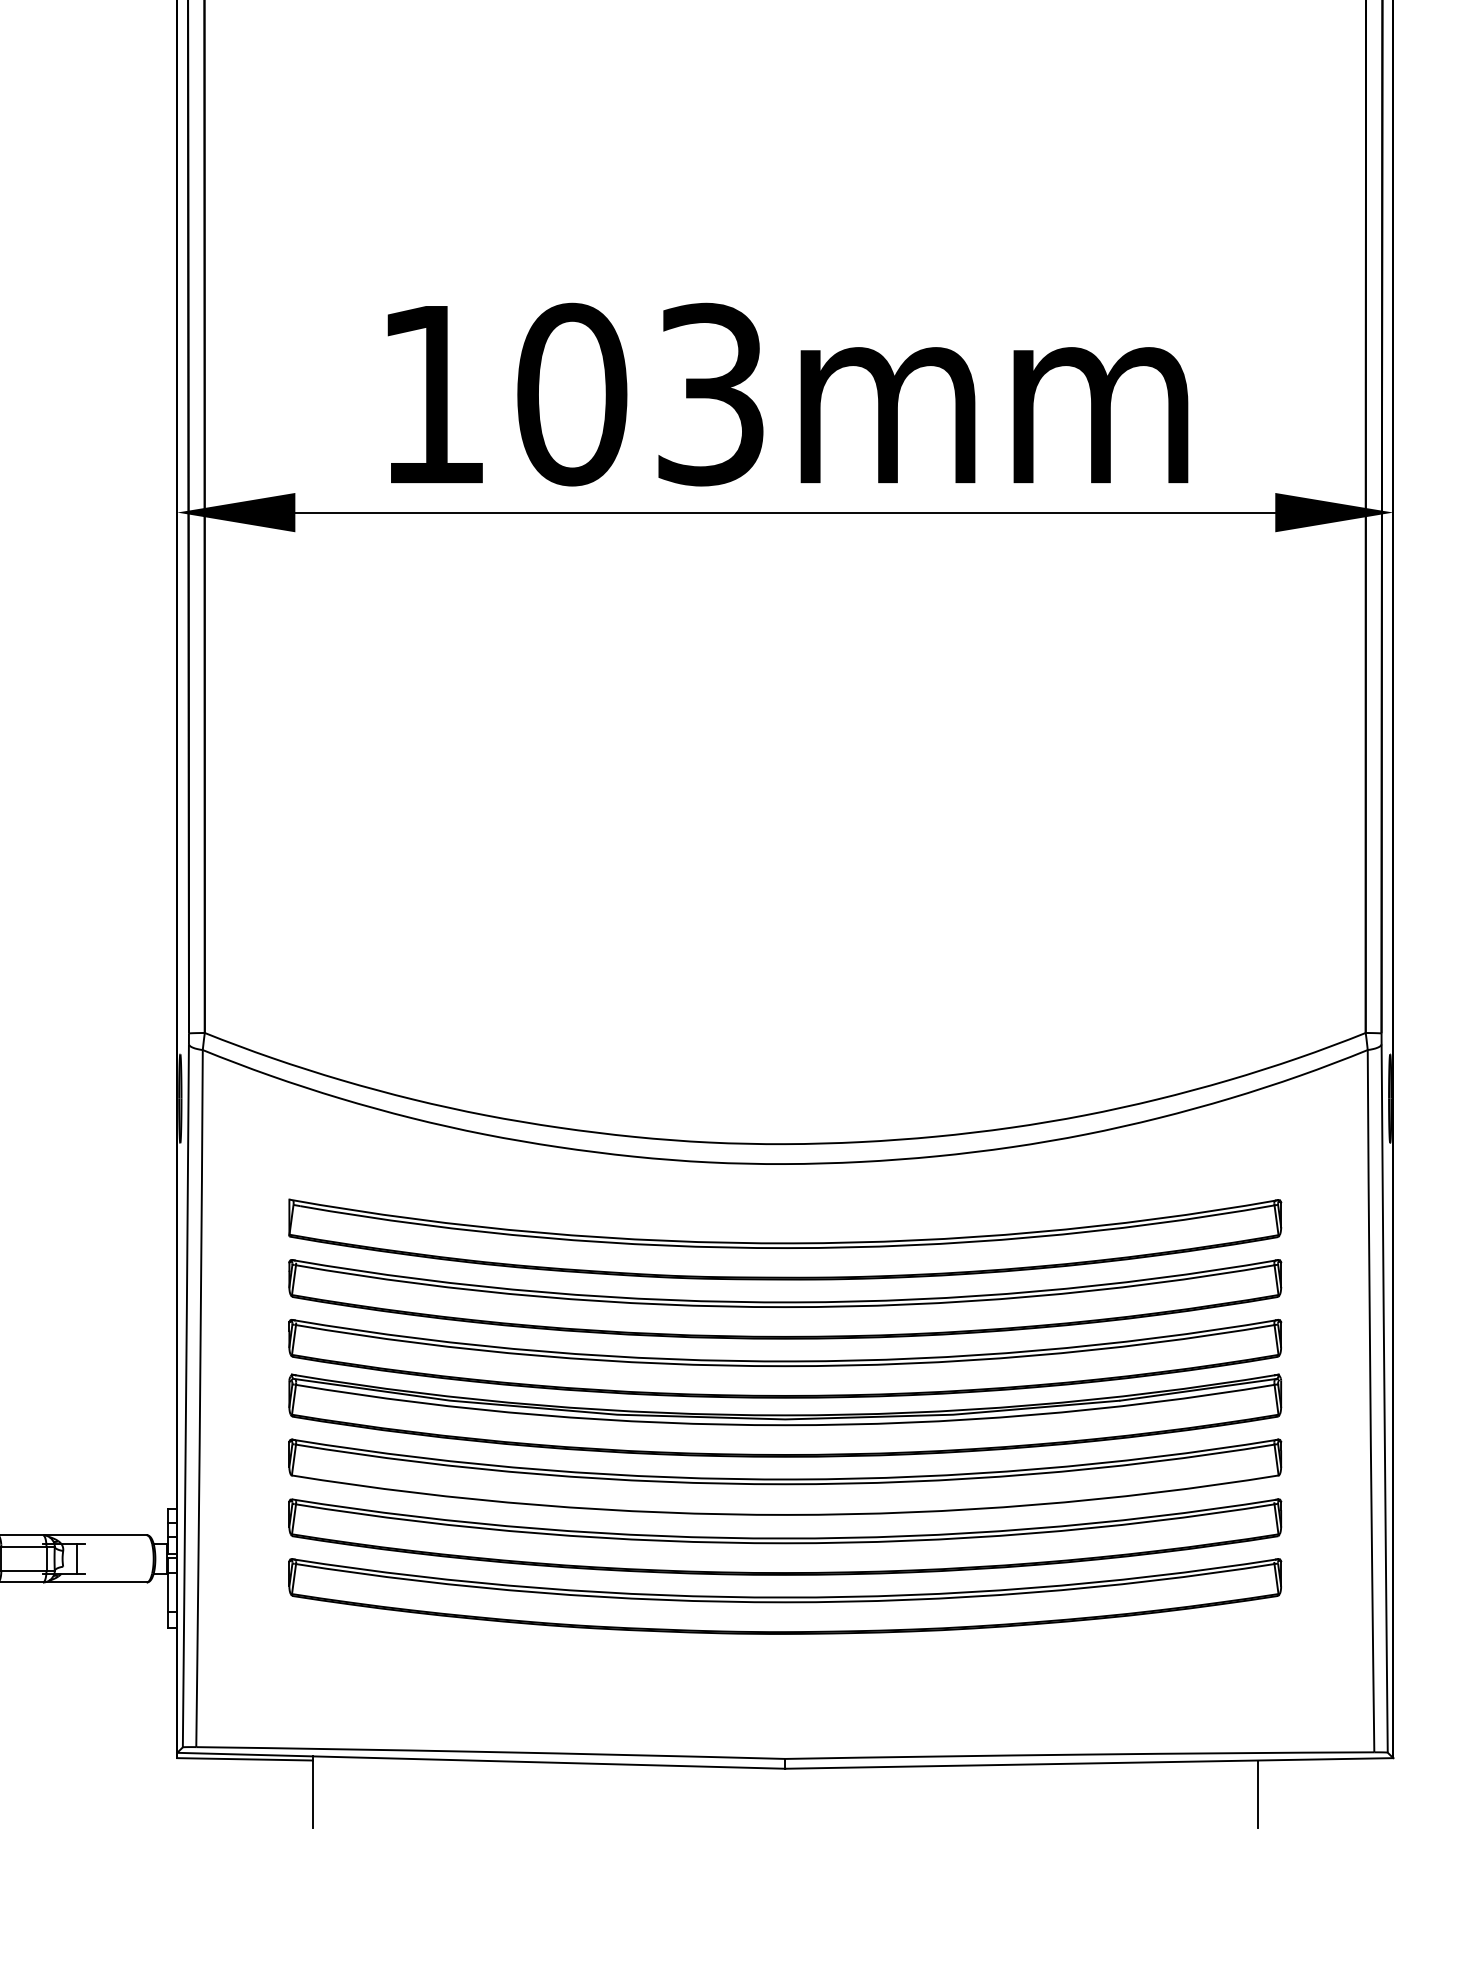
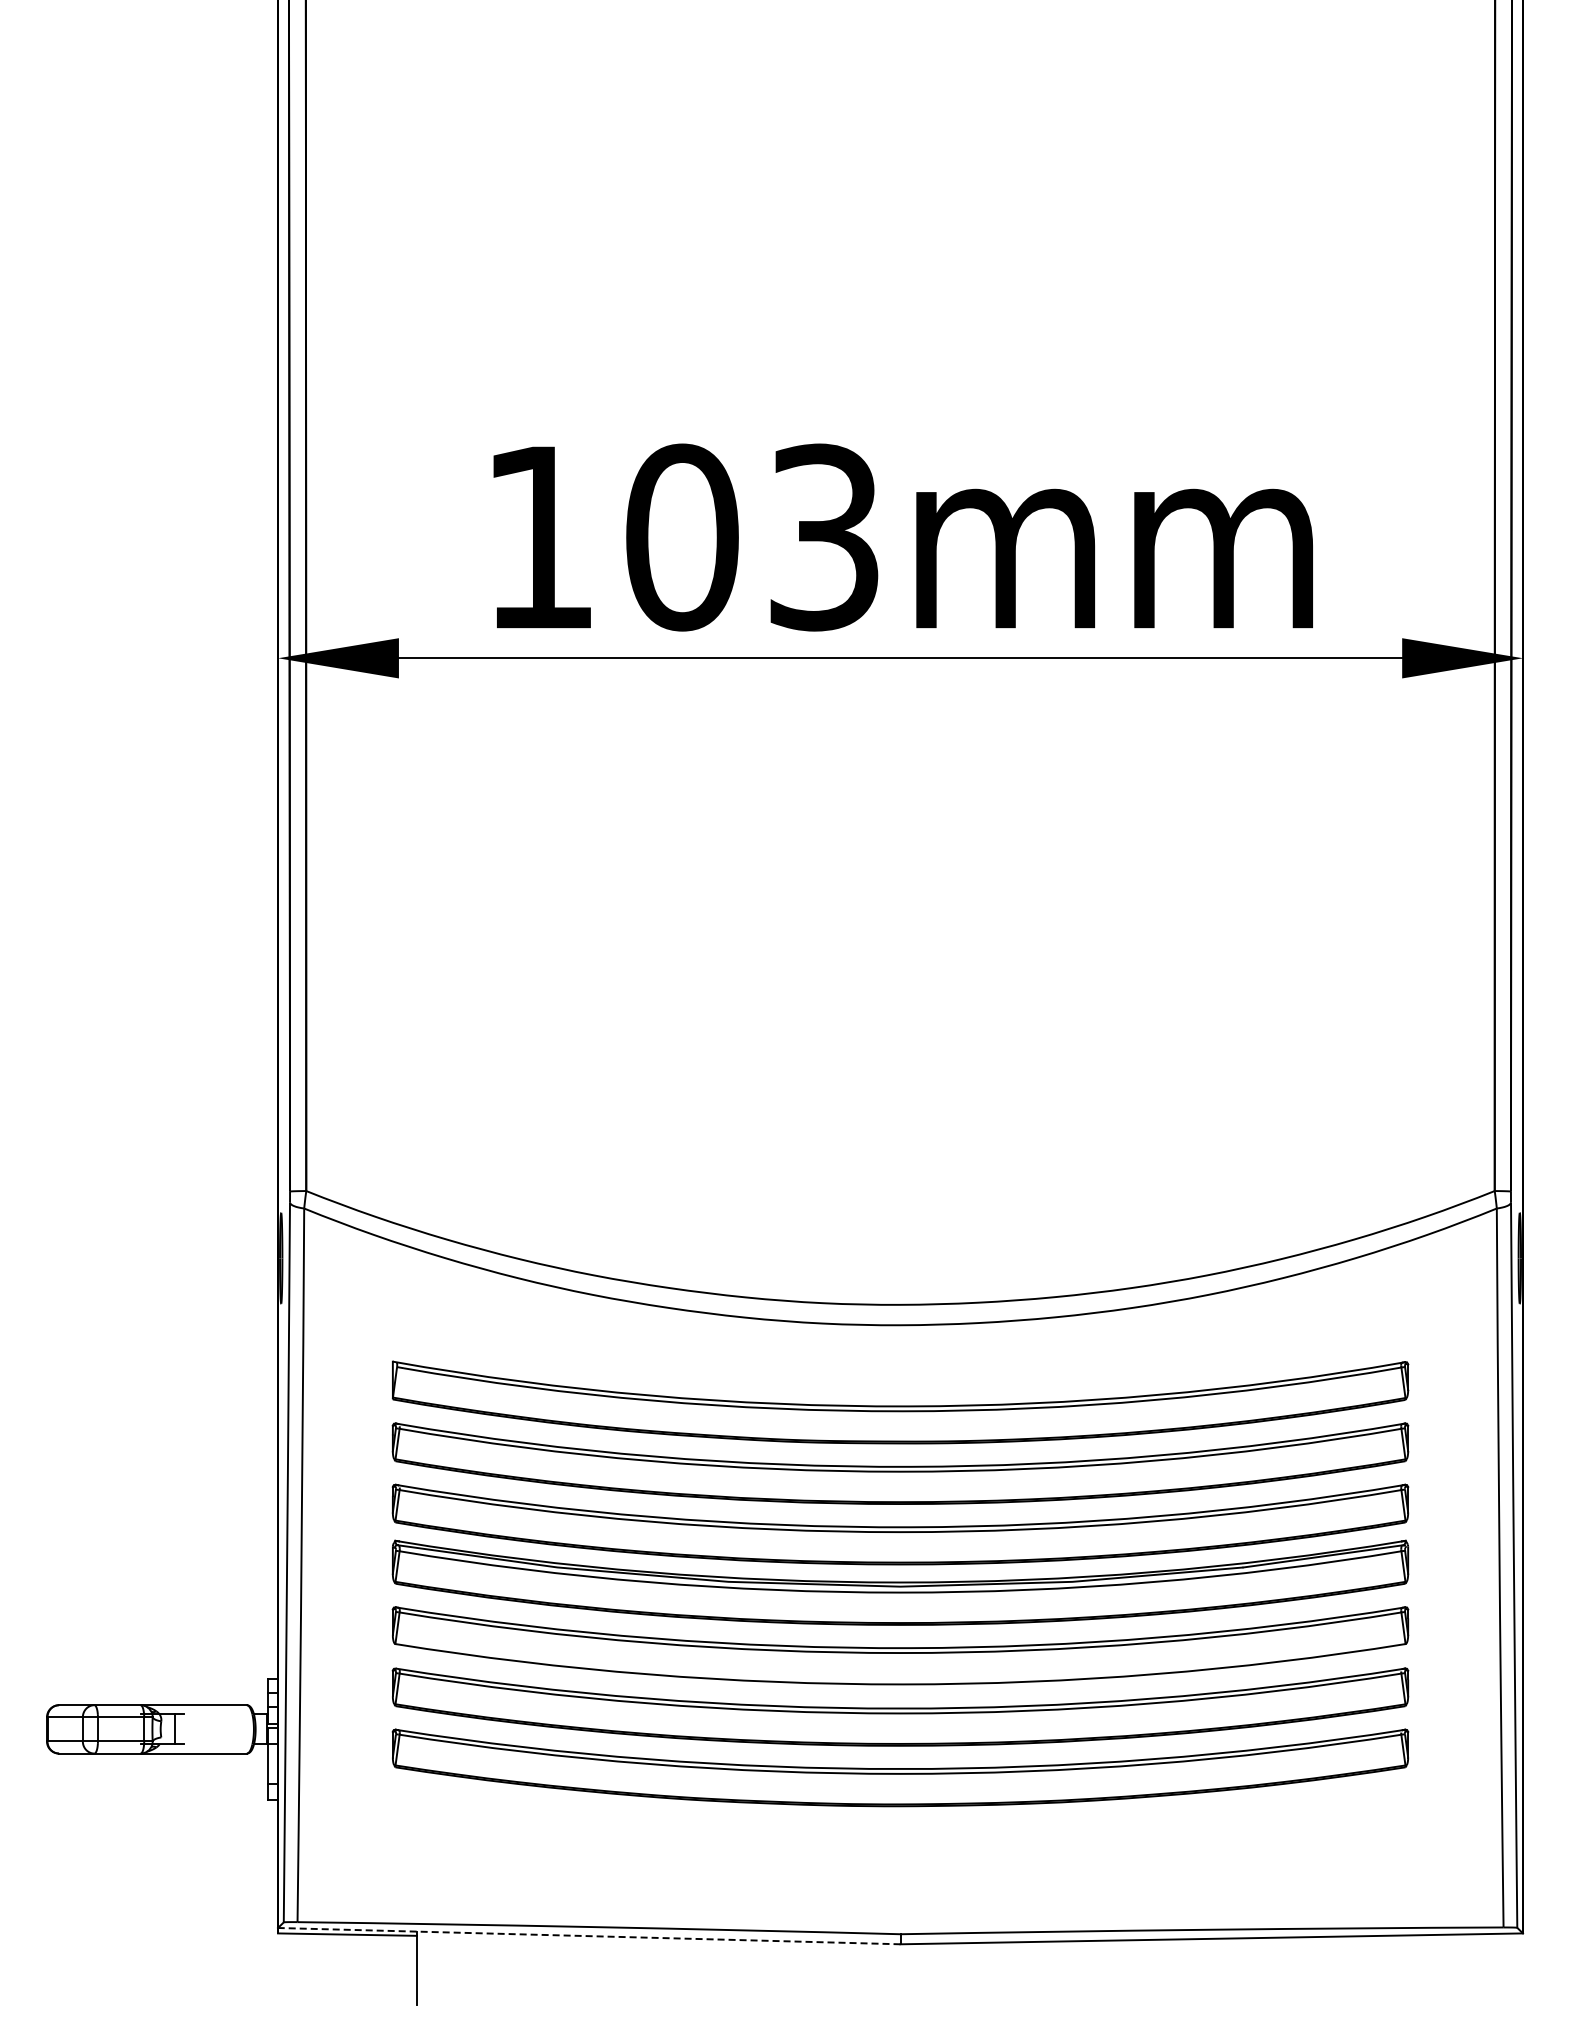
line: (480, 1761) -> (588, 1936), solid -> dashed
line: (1257, 1794) -> (1383, 1970), removed

